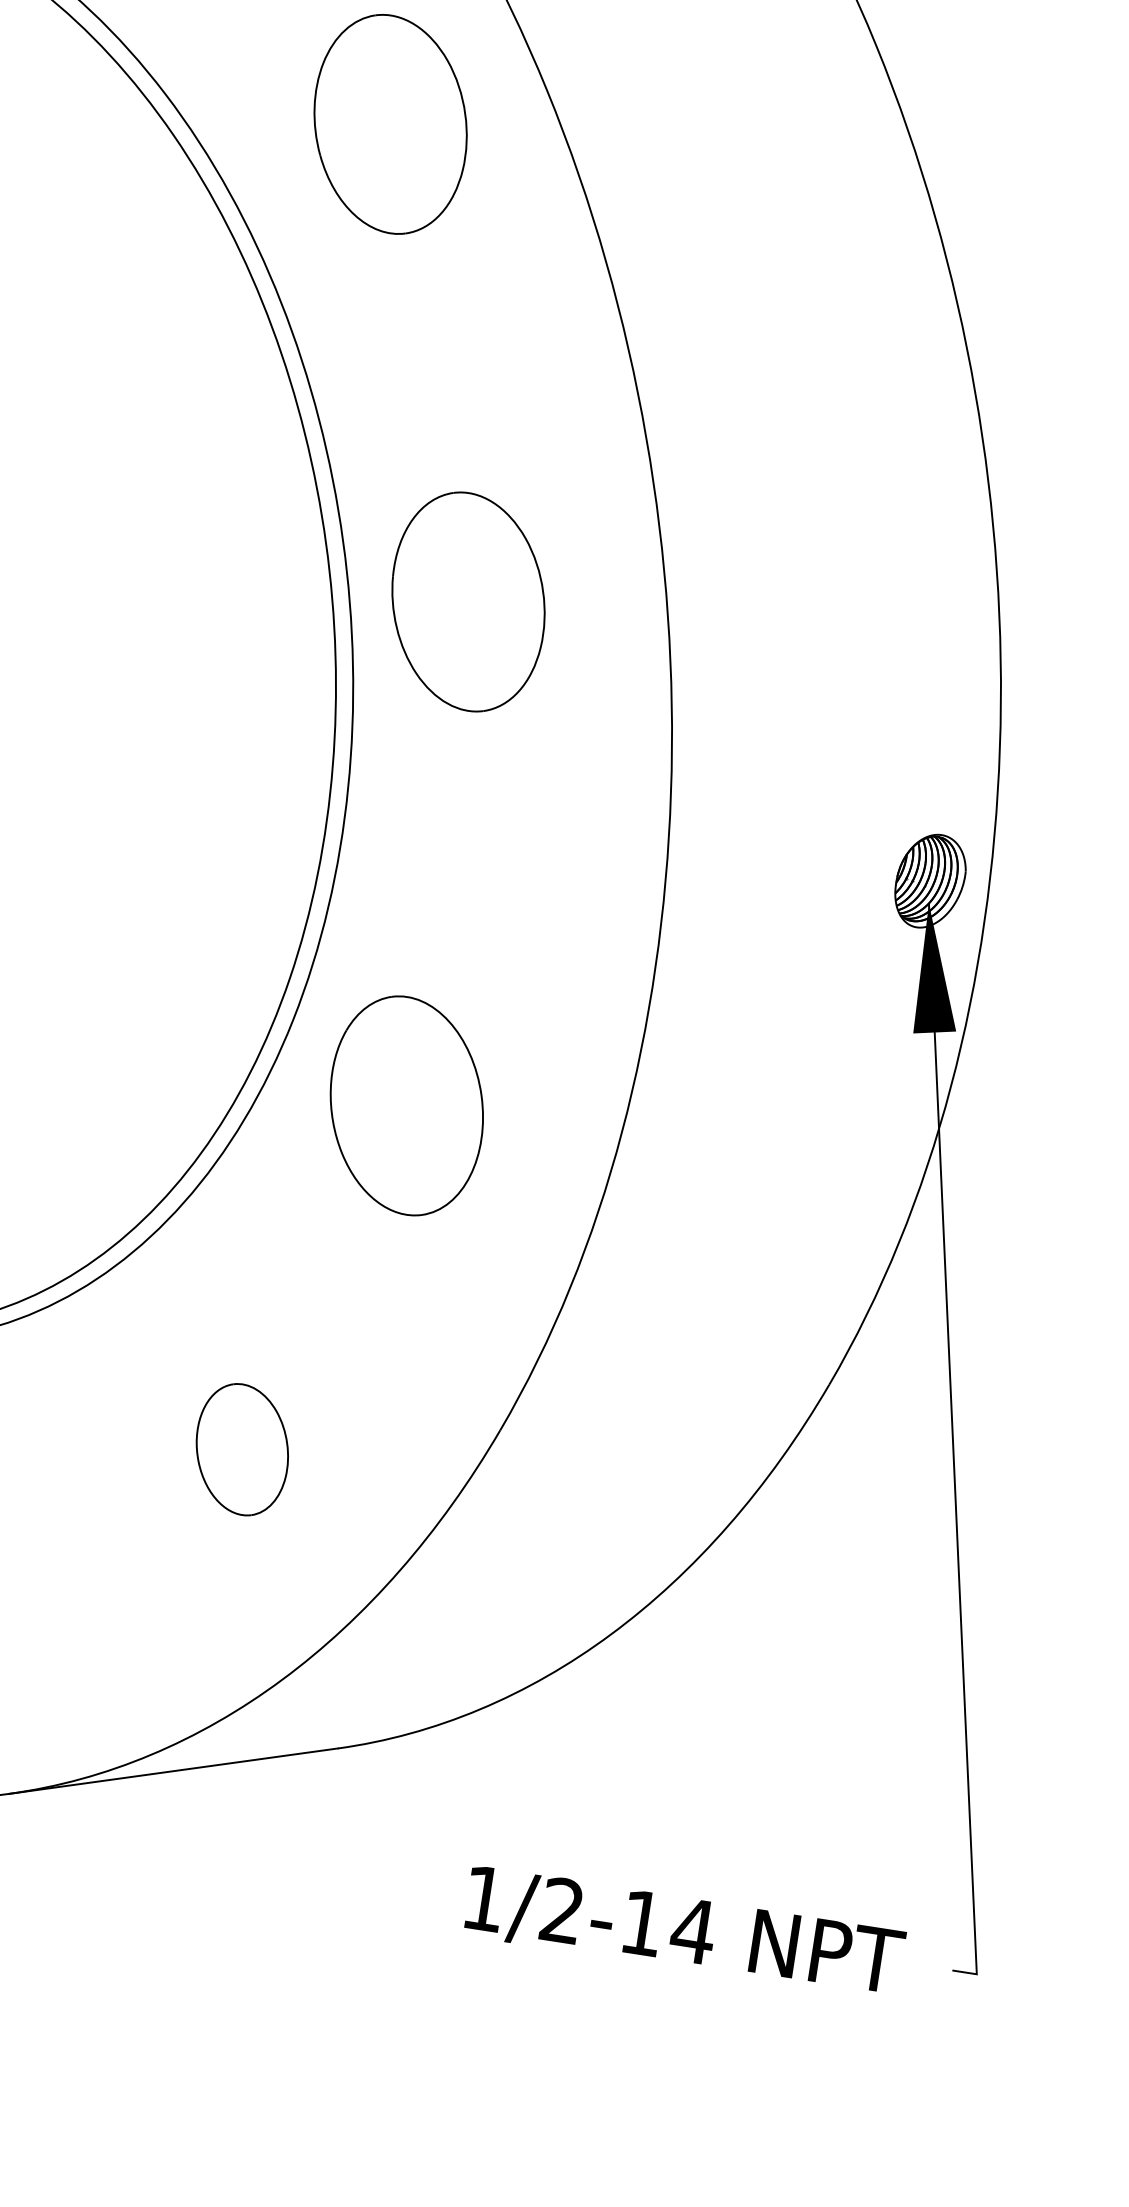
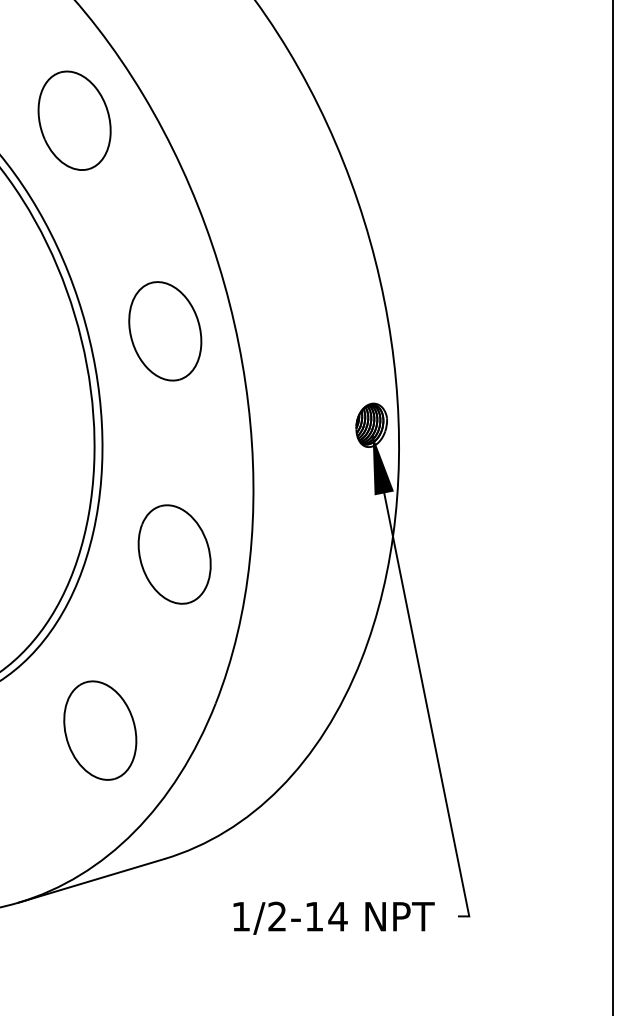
part: (468, 602) -> (165, 331), moved
part: (406, 1105) -> (174, 554), moved
part: (242, 1449) -> (100, 730), size x1.67

